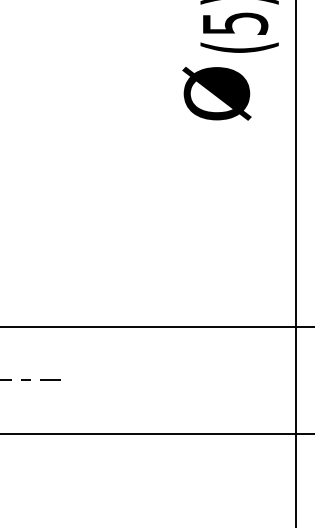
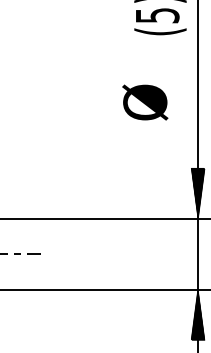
text: (217, 93) -> (145, 102), moved
hatch: (295, 289) -> (197, 193), added
hatch: (295, 470) -> (197, 314), added

